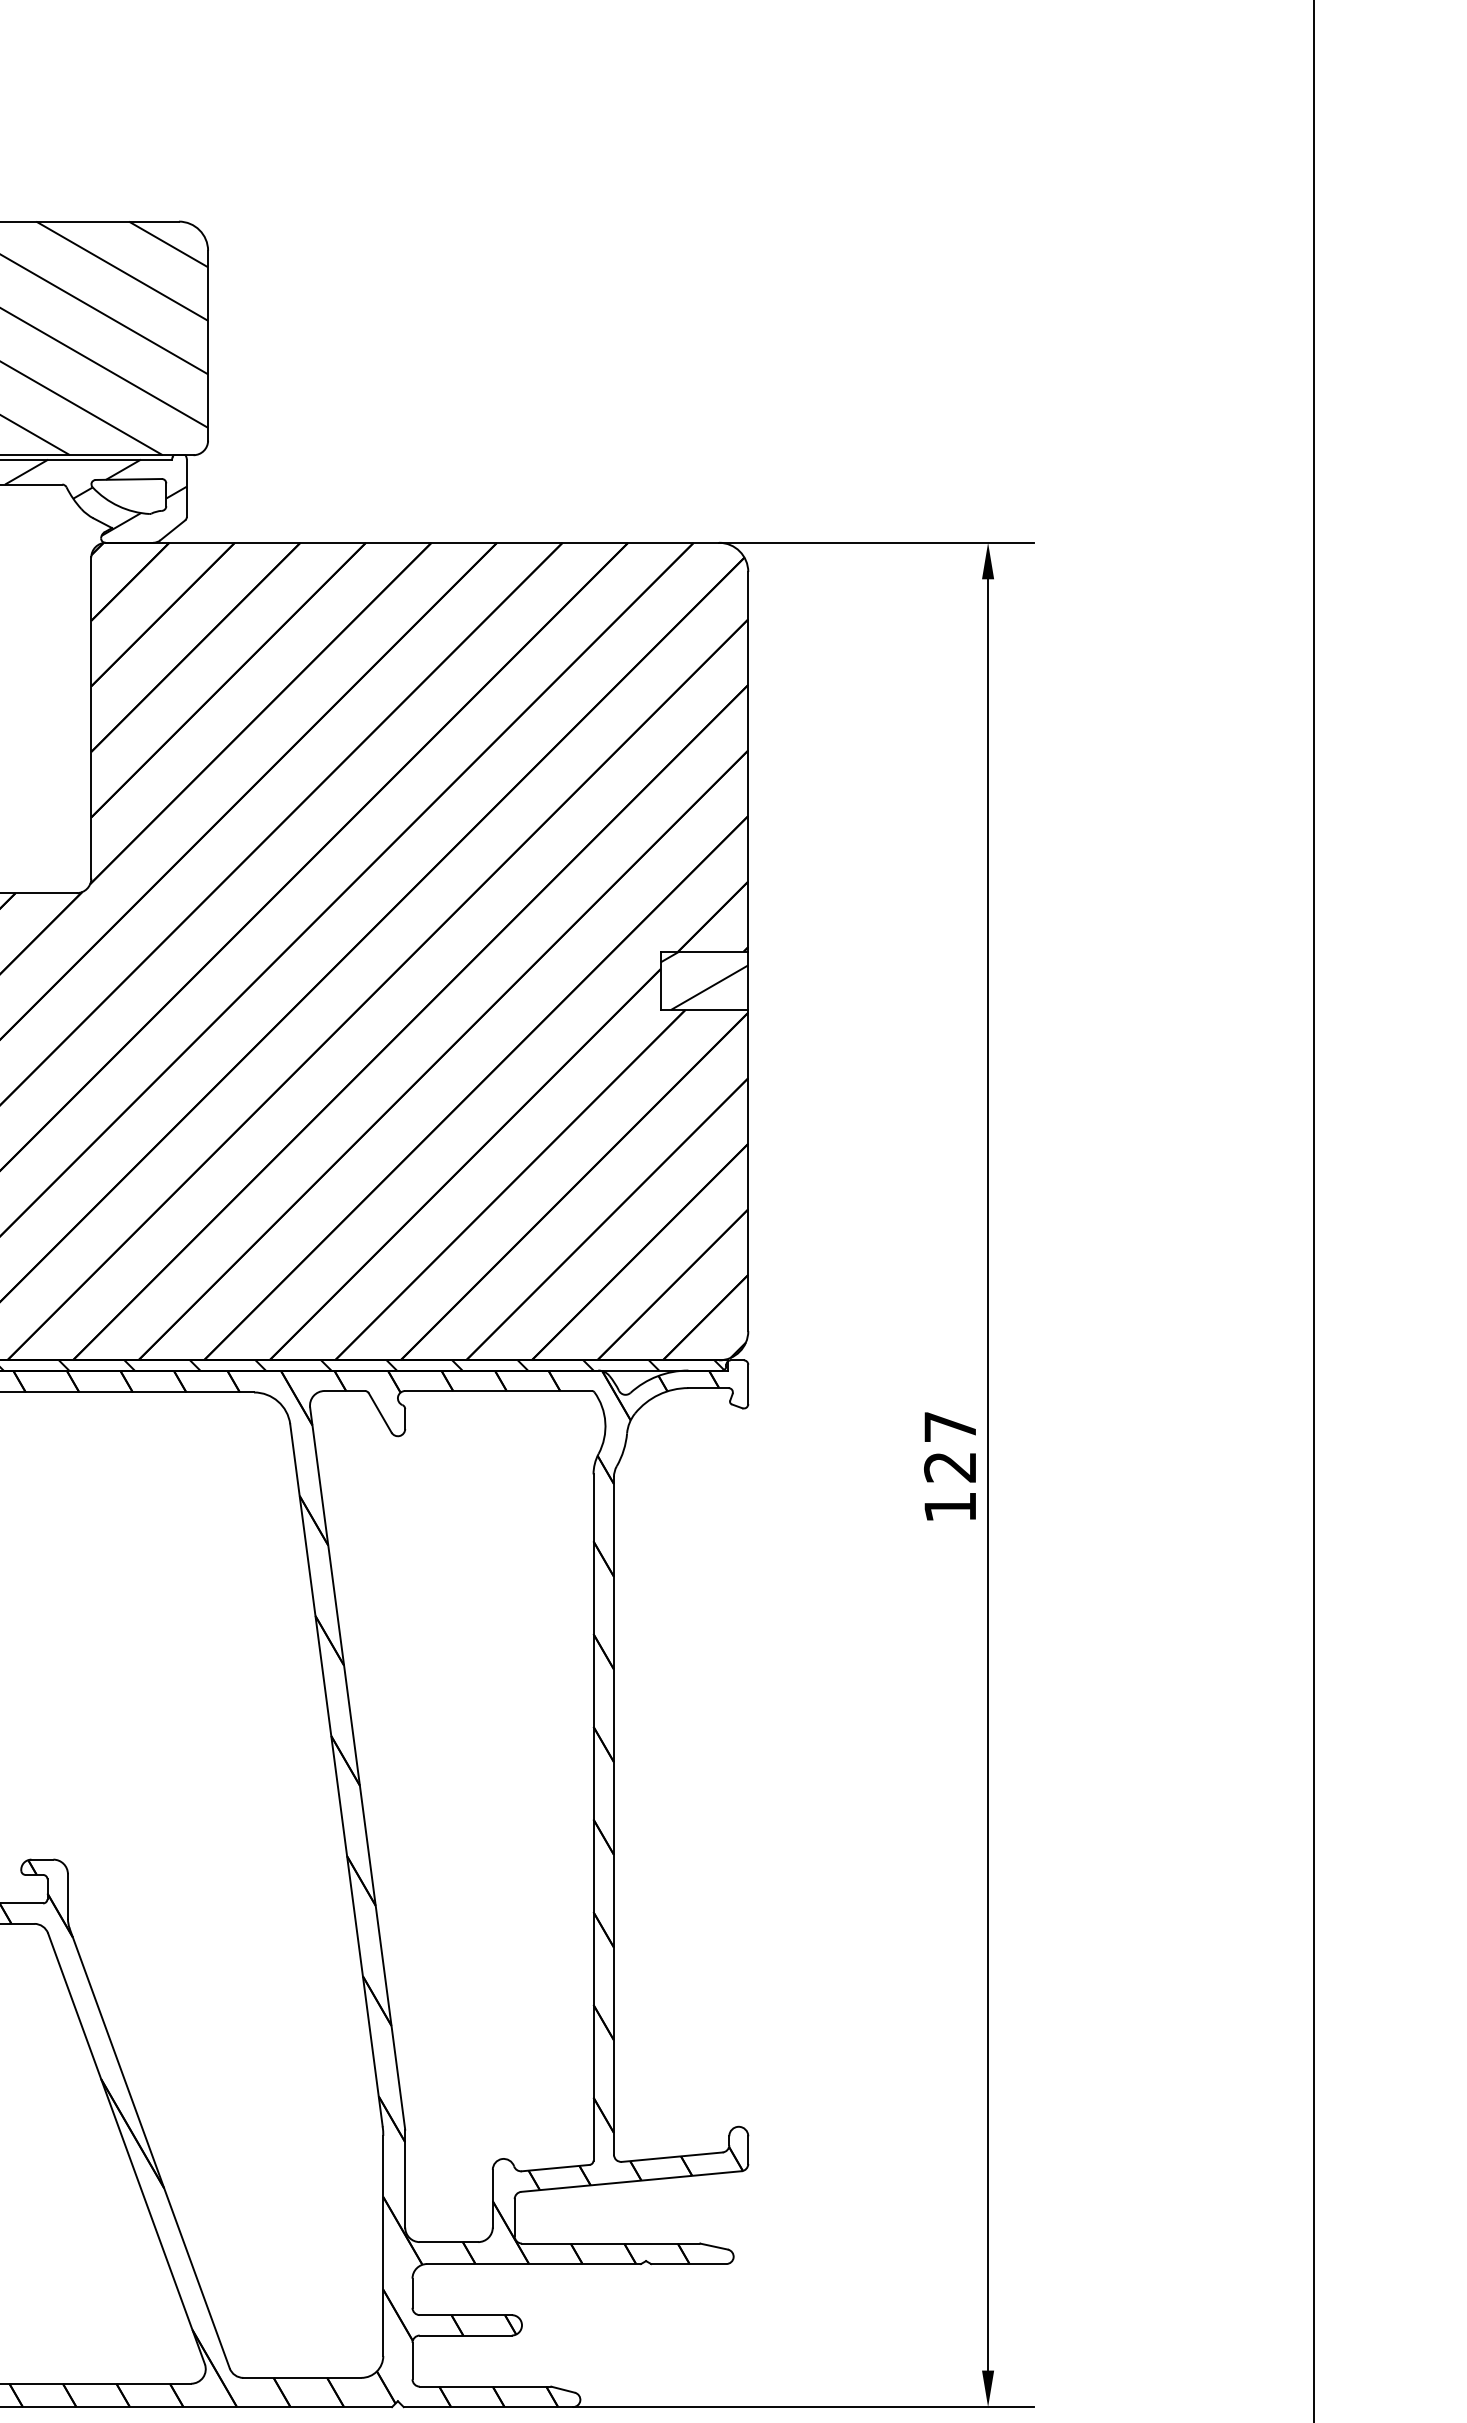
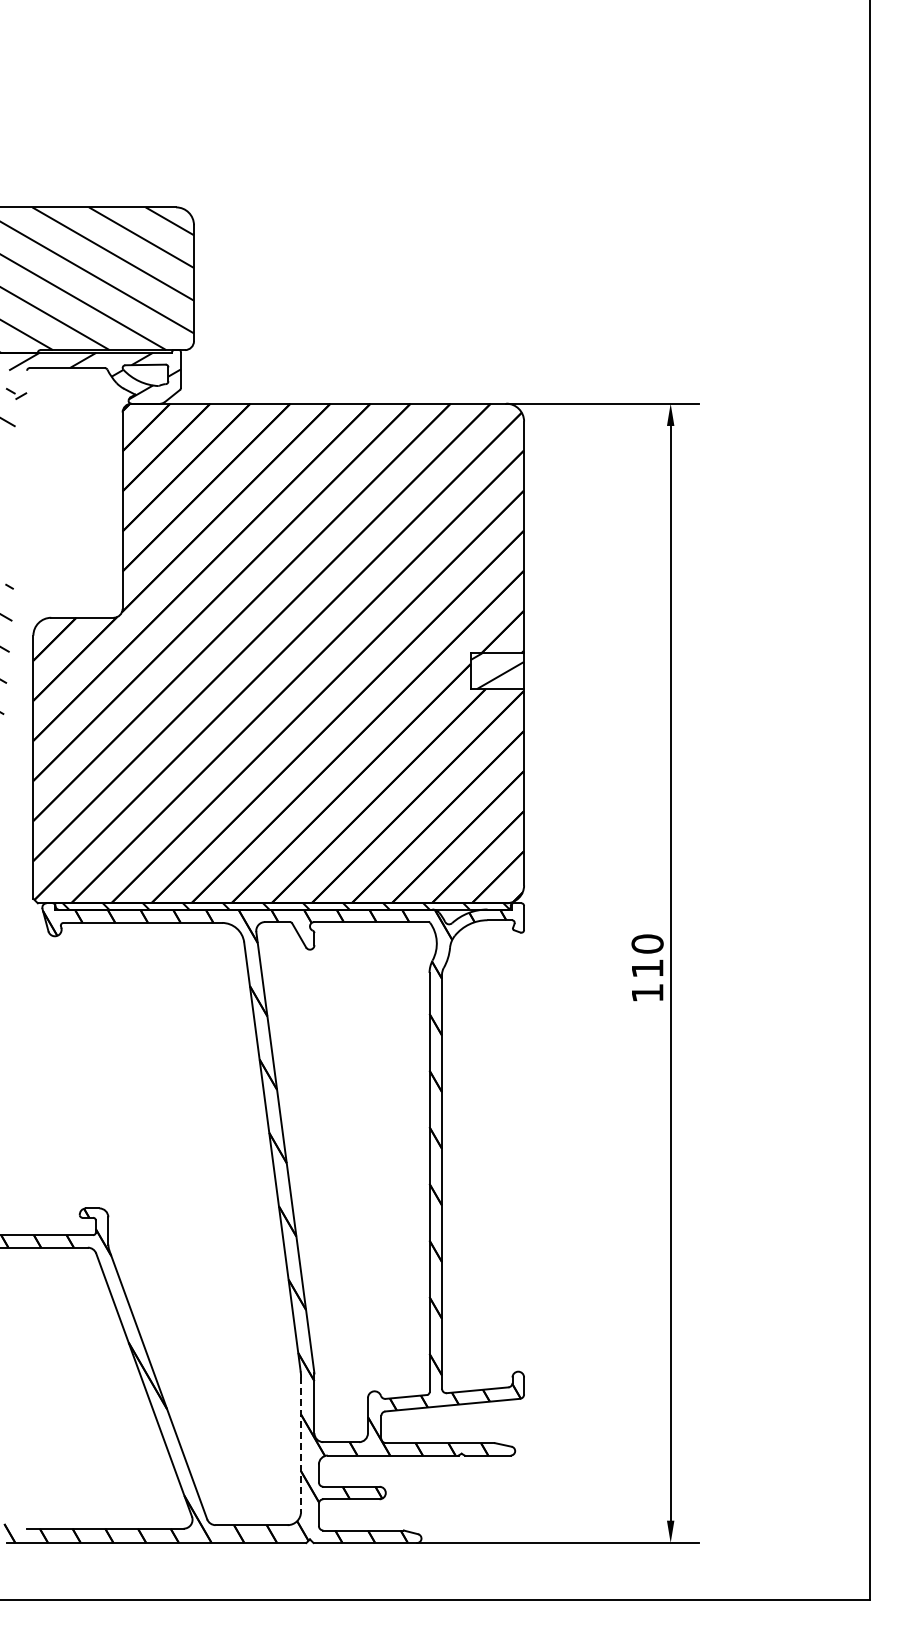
text: (950, 1445) -> (647, 955), 127 -> 110
line: (384, 2247) -> (301, 1445), solid -> dashed

